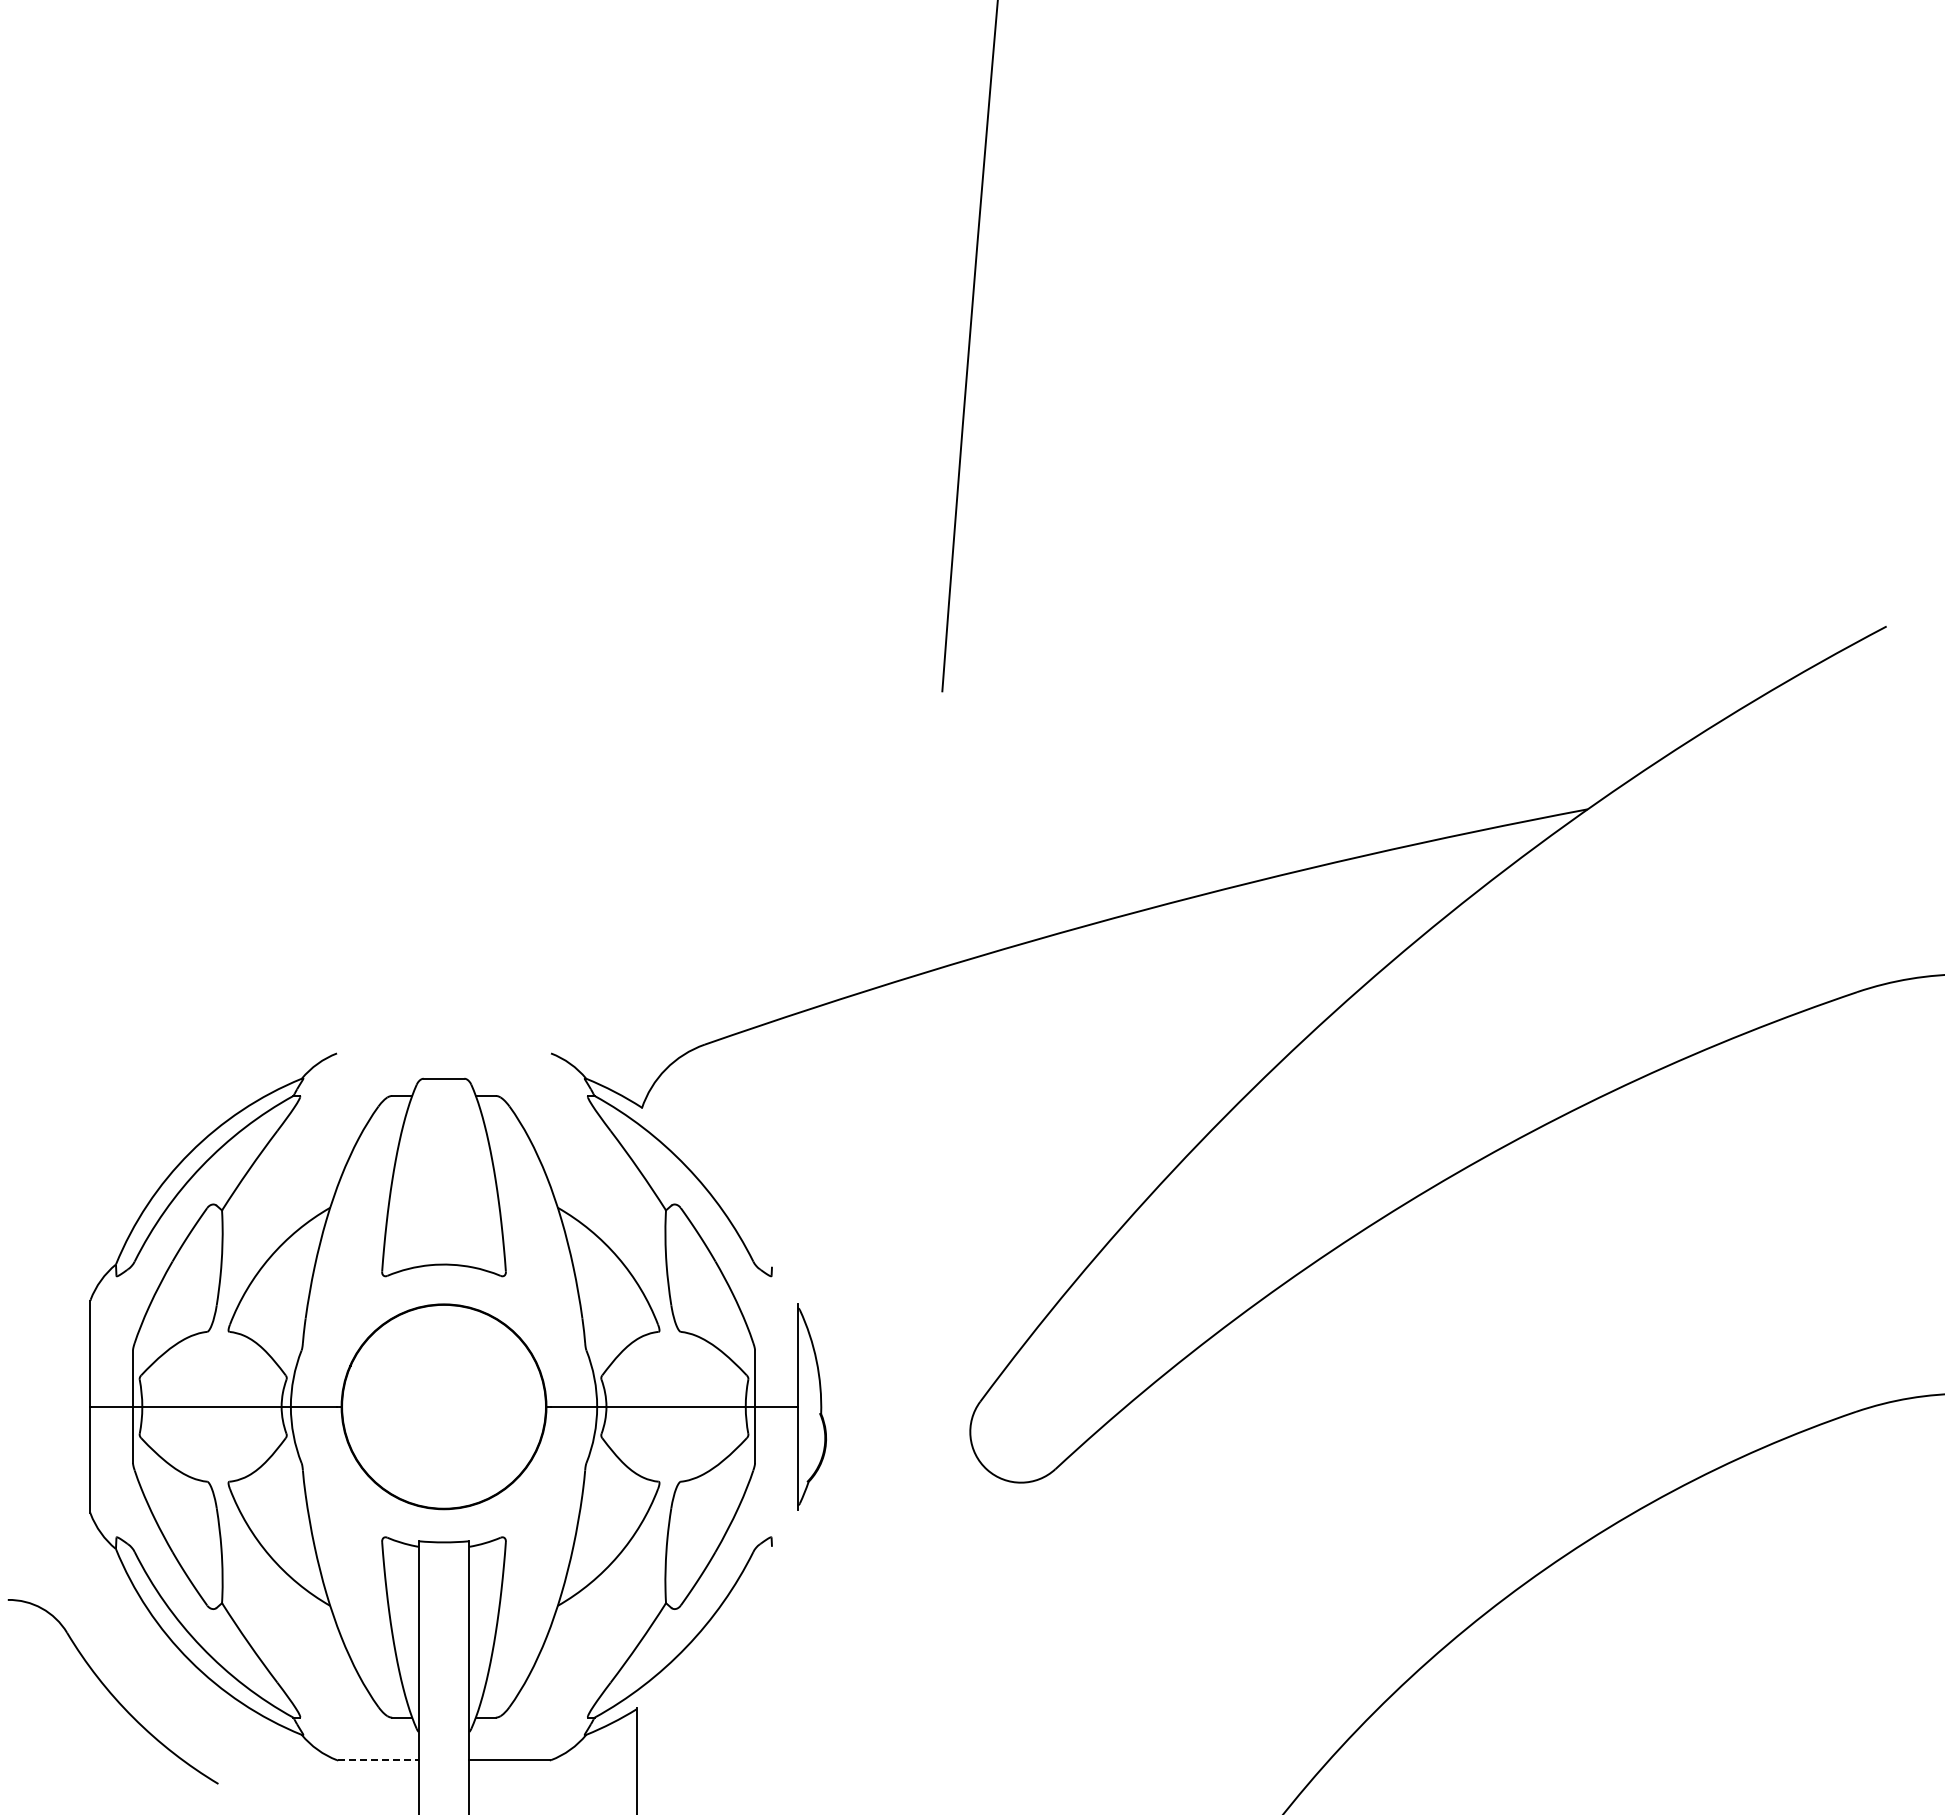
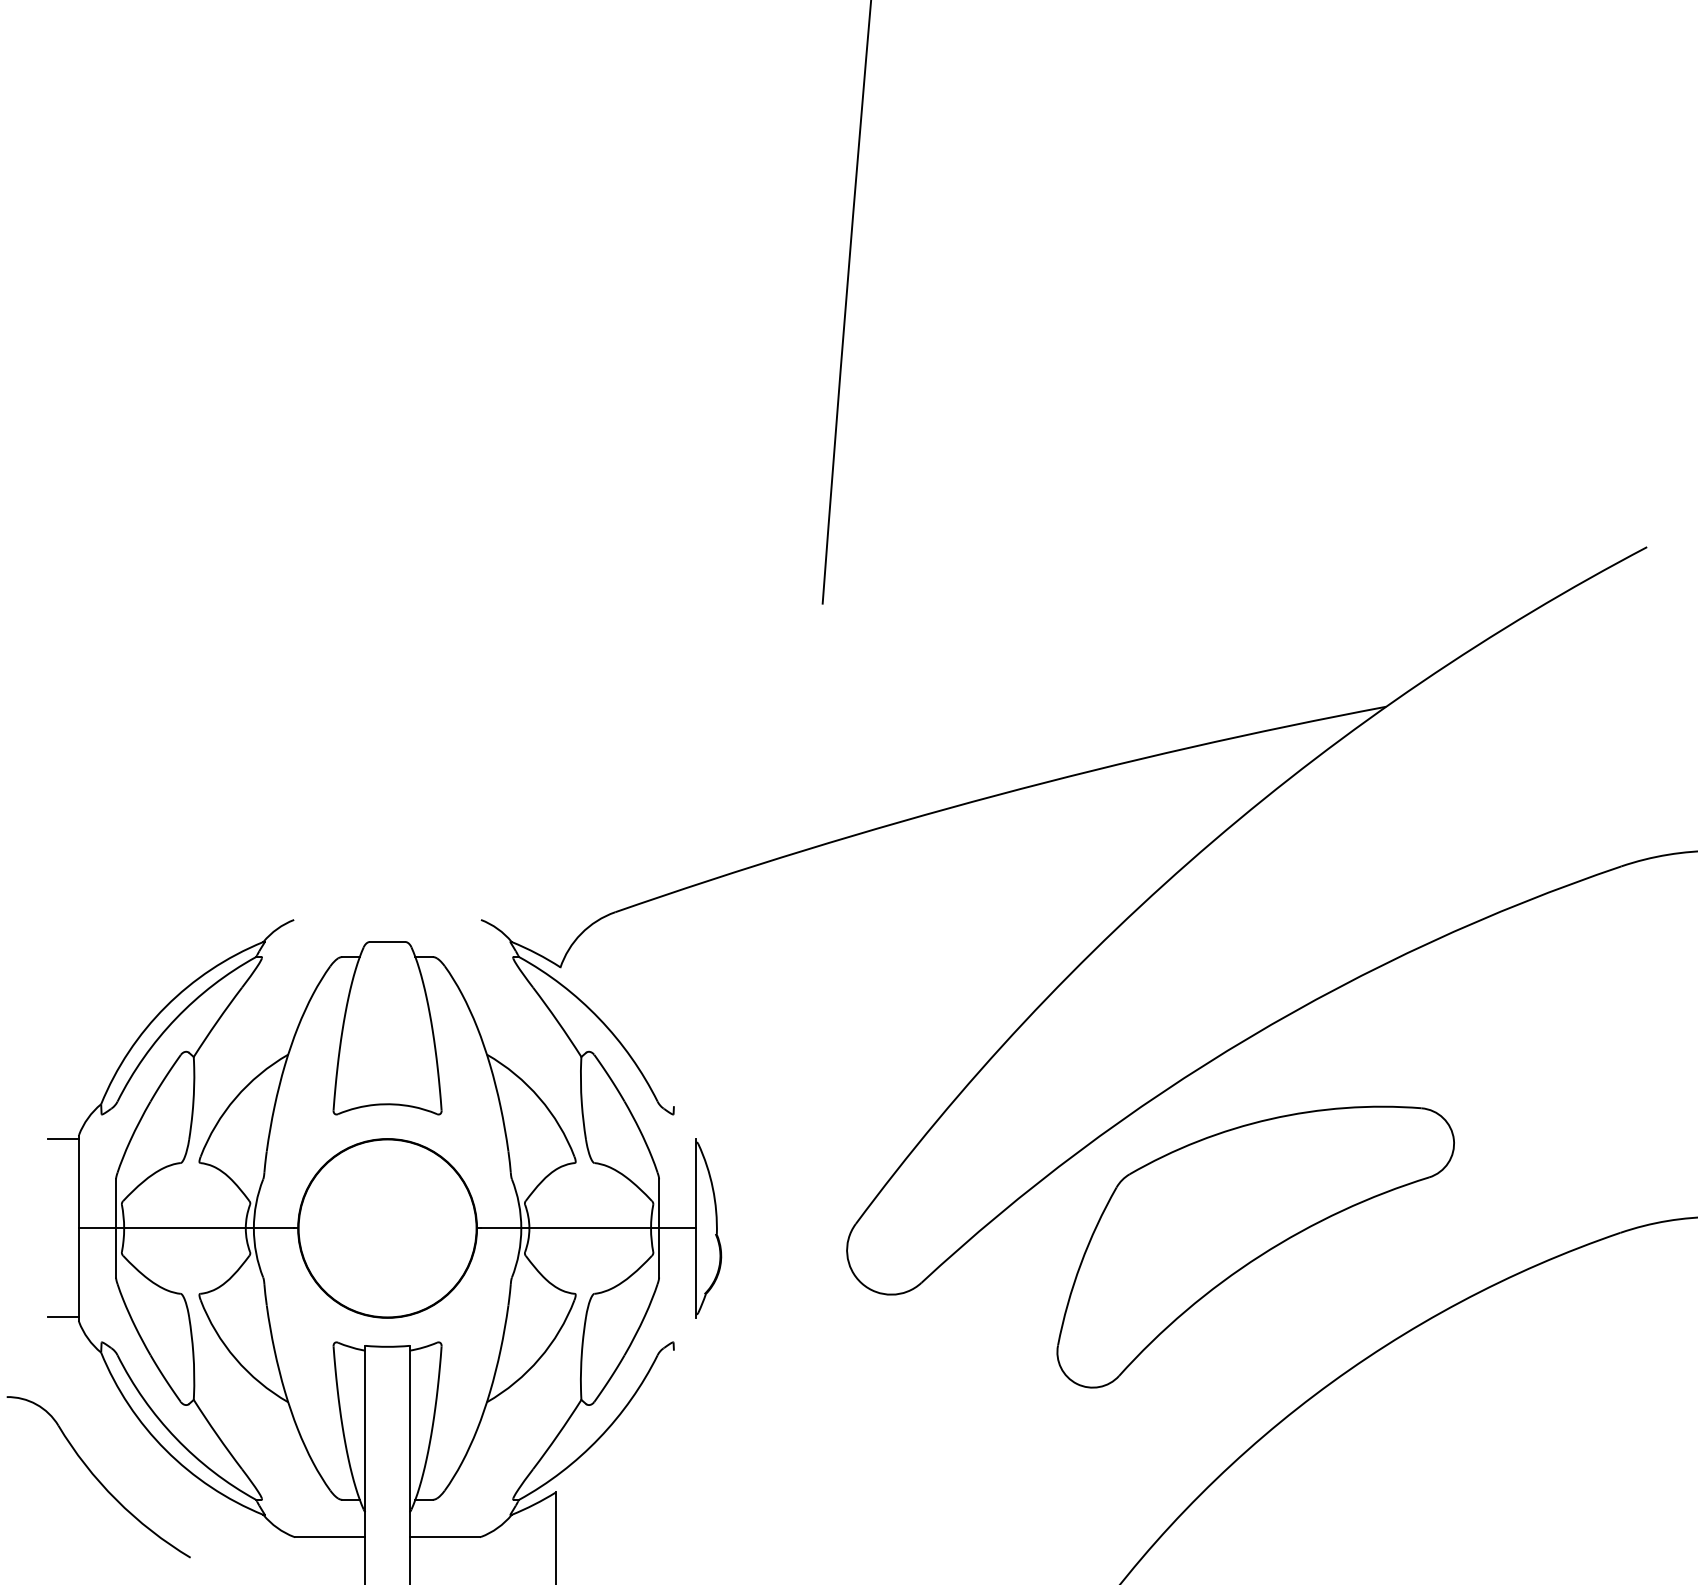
line: (72, 1304) -> (63, 1139), added
part: (1438, 1427) -> (1255, 1246), added
line: (72, 1508) -> (63, 1317), added
line: (378, 1760) -> (330, 1537), dashed -> solid

